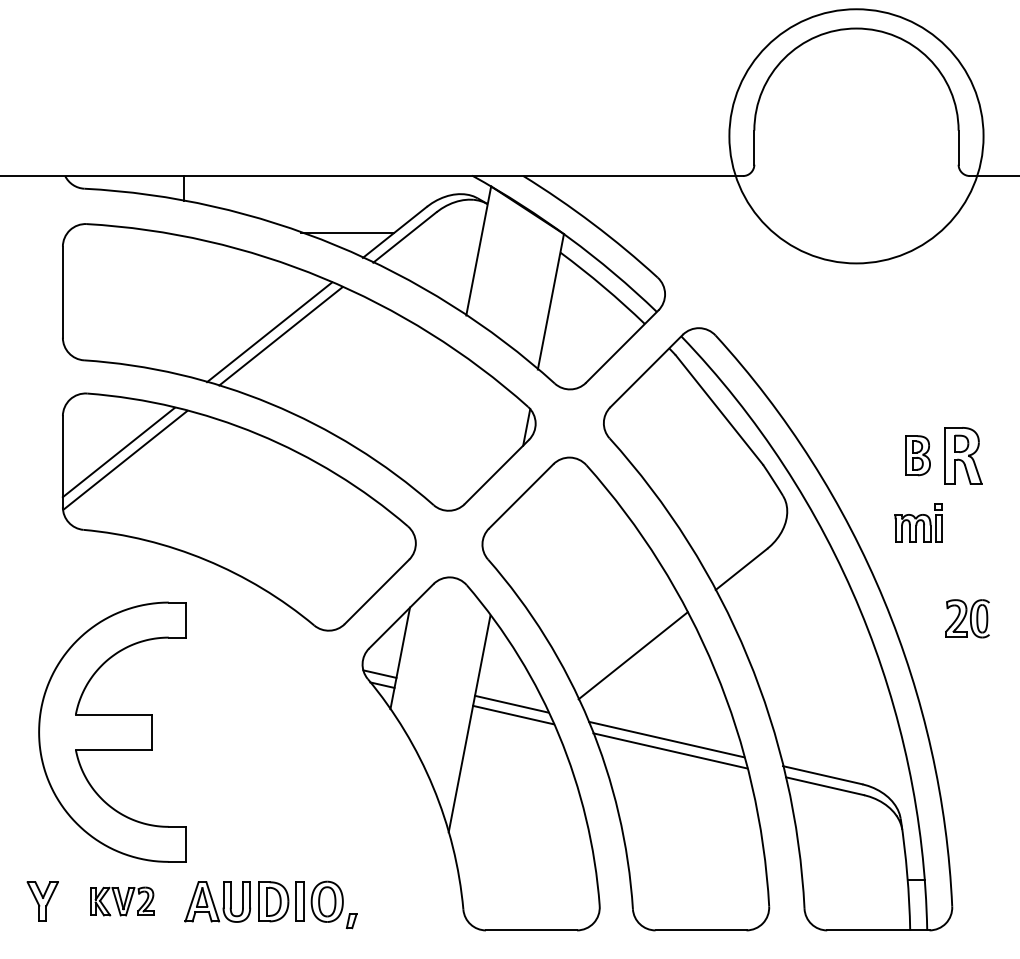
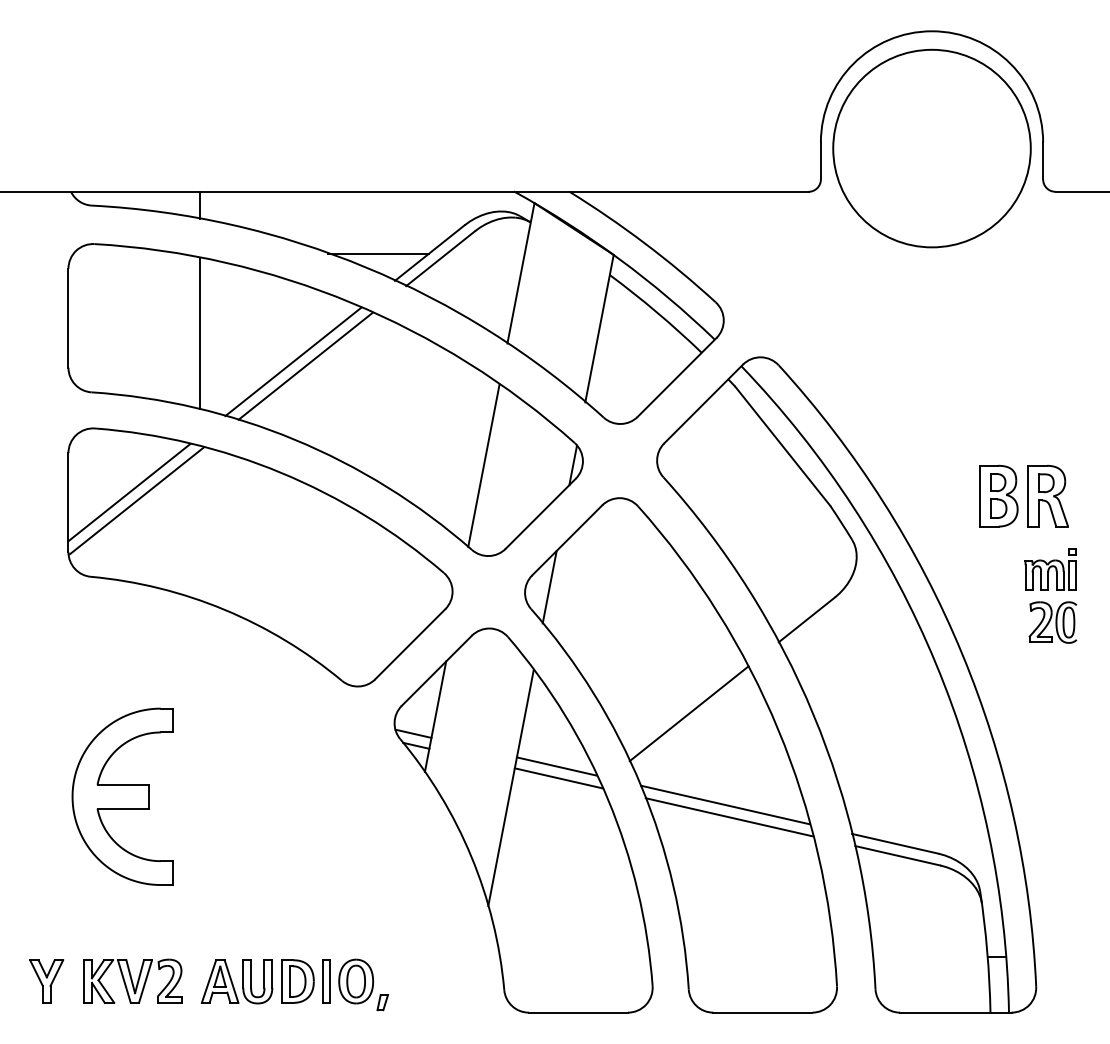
circle: (856, 136) -> (931, 148), size x0.71
line: (183, 306) -> (199, 333), added
line: (444, 427) -> (483, 465), added
part: (917, 455) -> (998, 495), size x1.43
part: (918, 523) -> (1050, 569), moved
line: (504, 538) -> (549, 586), added
part: (967, 618) -> (1052, 622), moved
part: (112, 731) -> (122, 796), size x0.62
part: (121, 900) -> (132, 980), size x1.43

